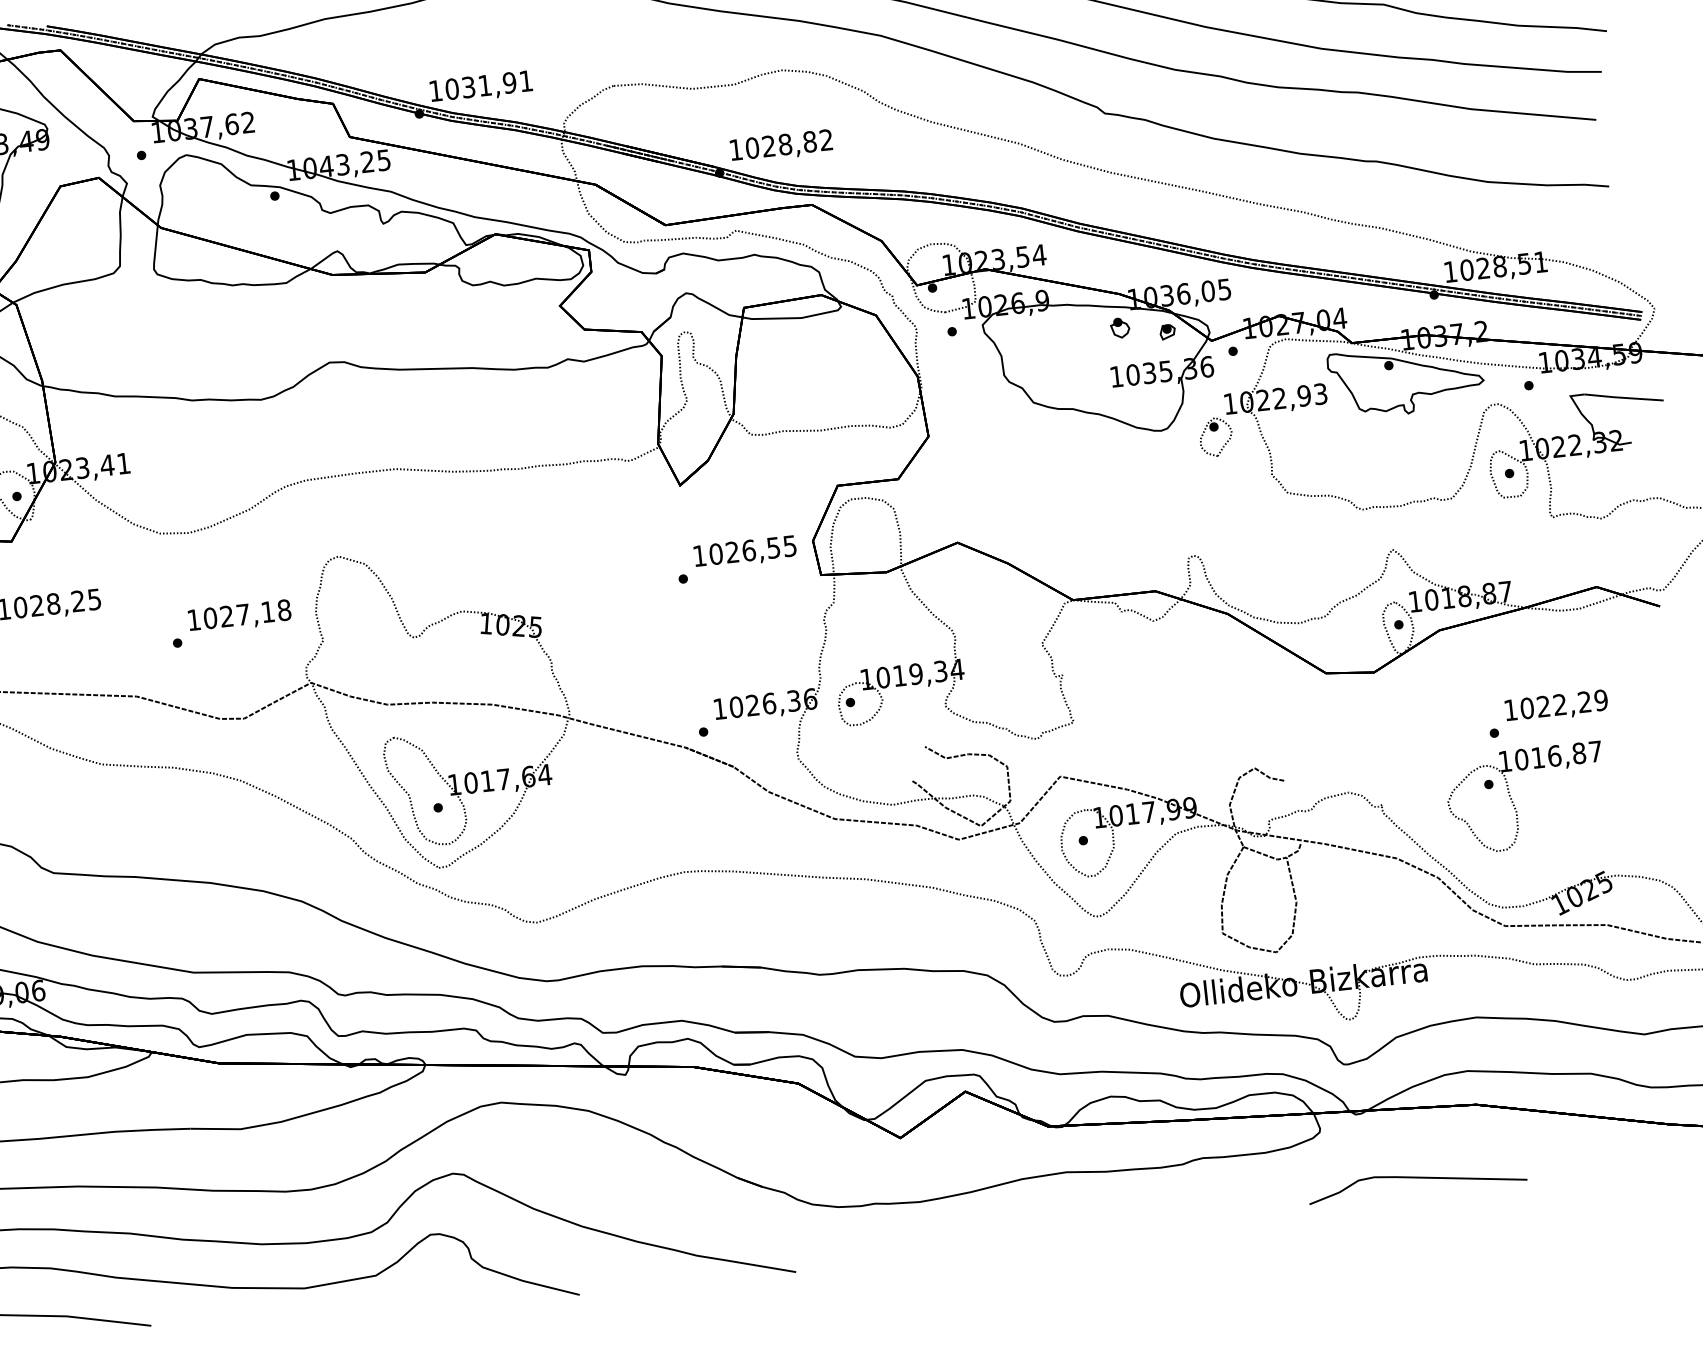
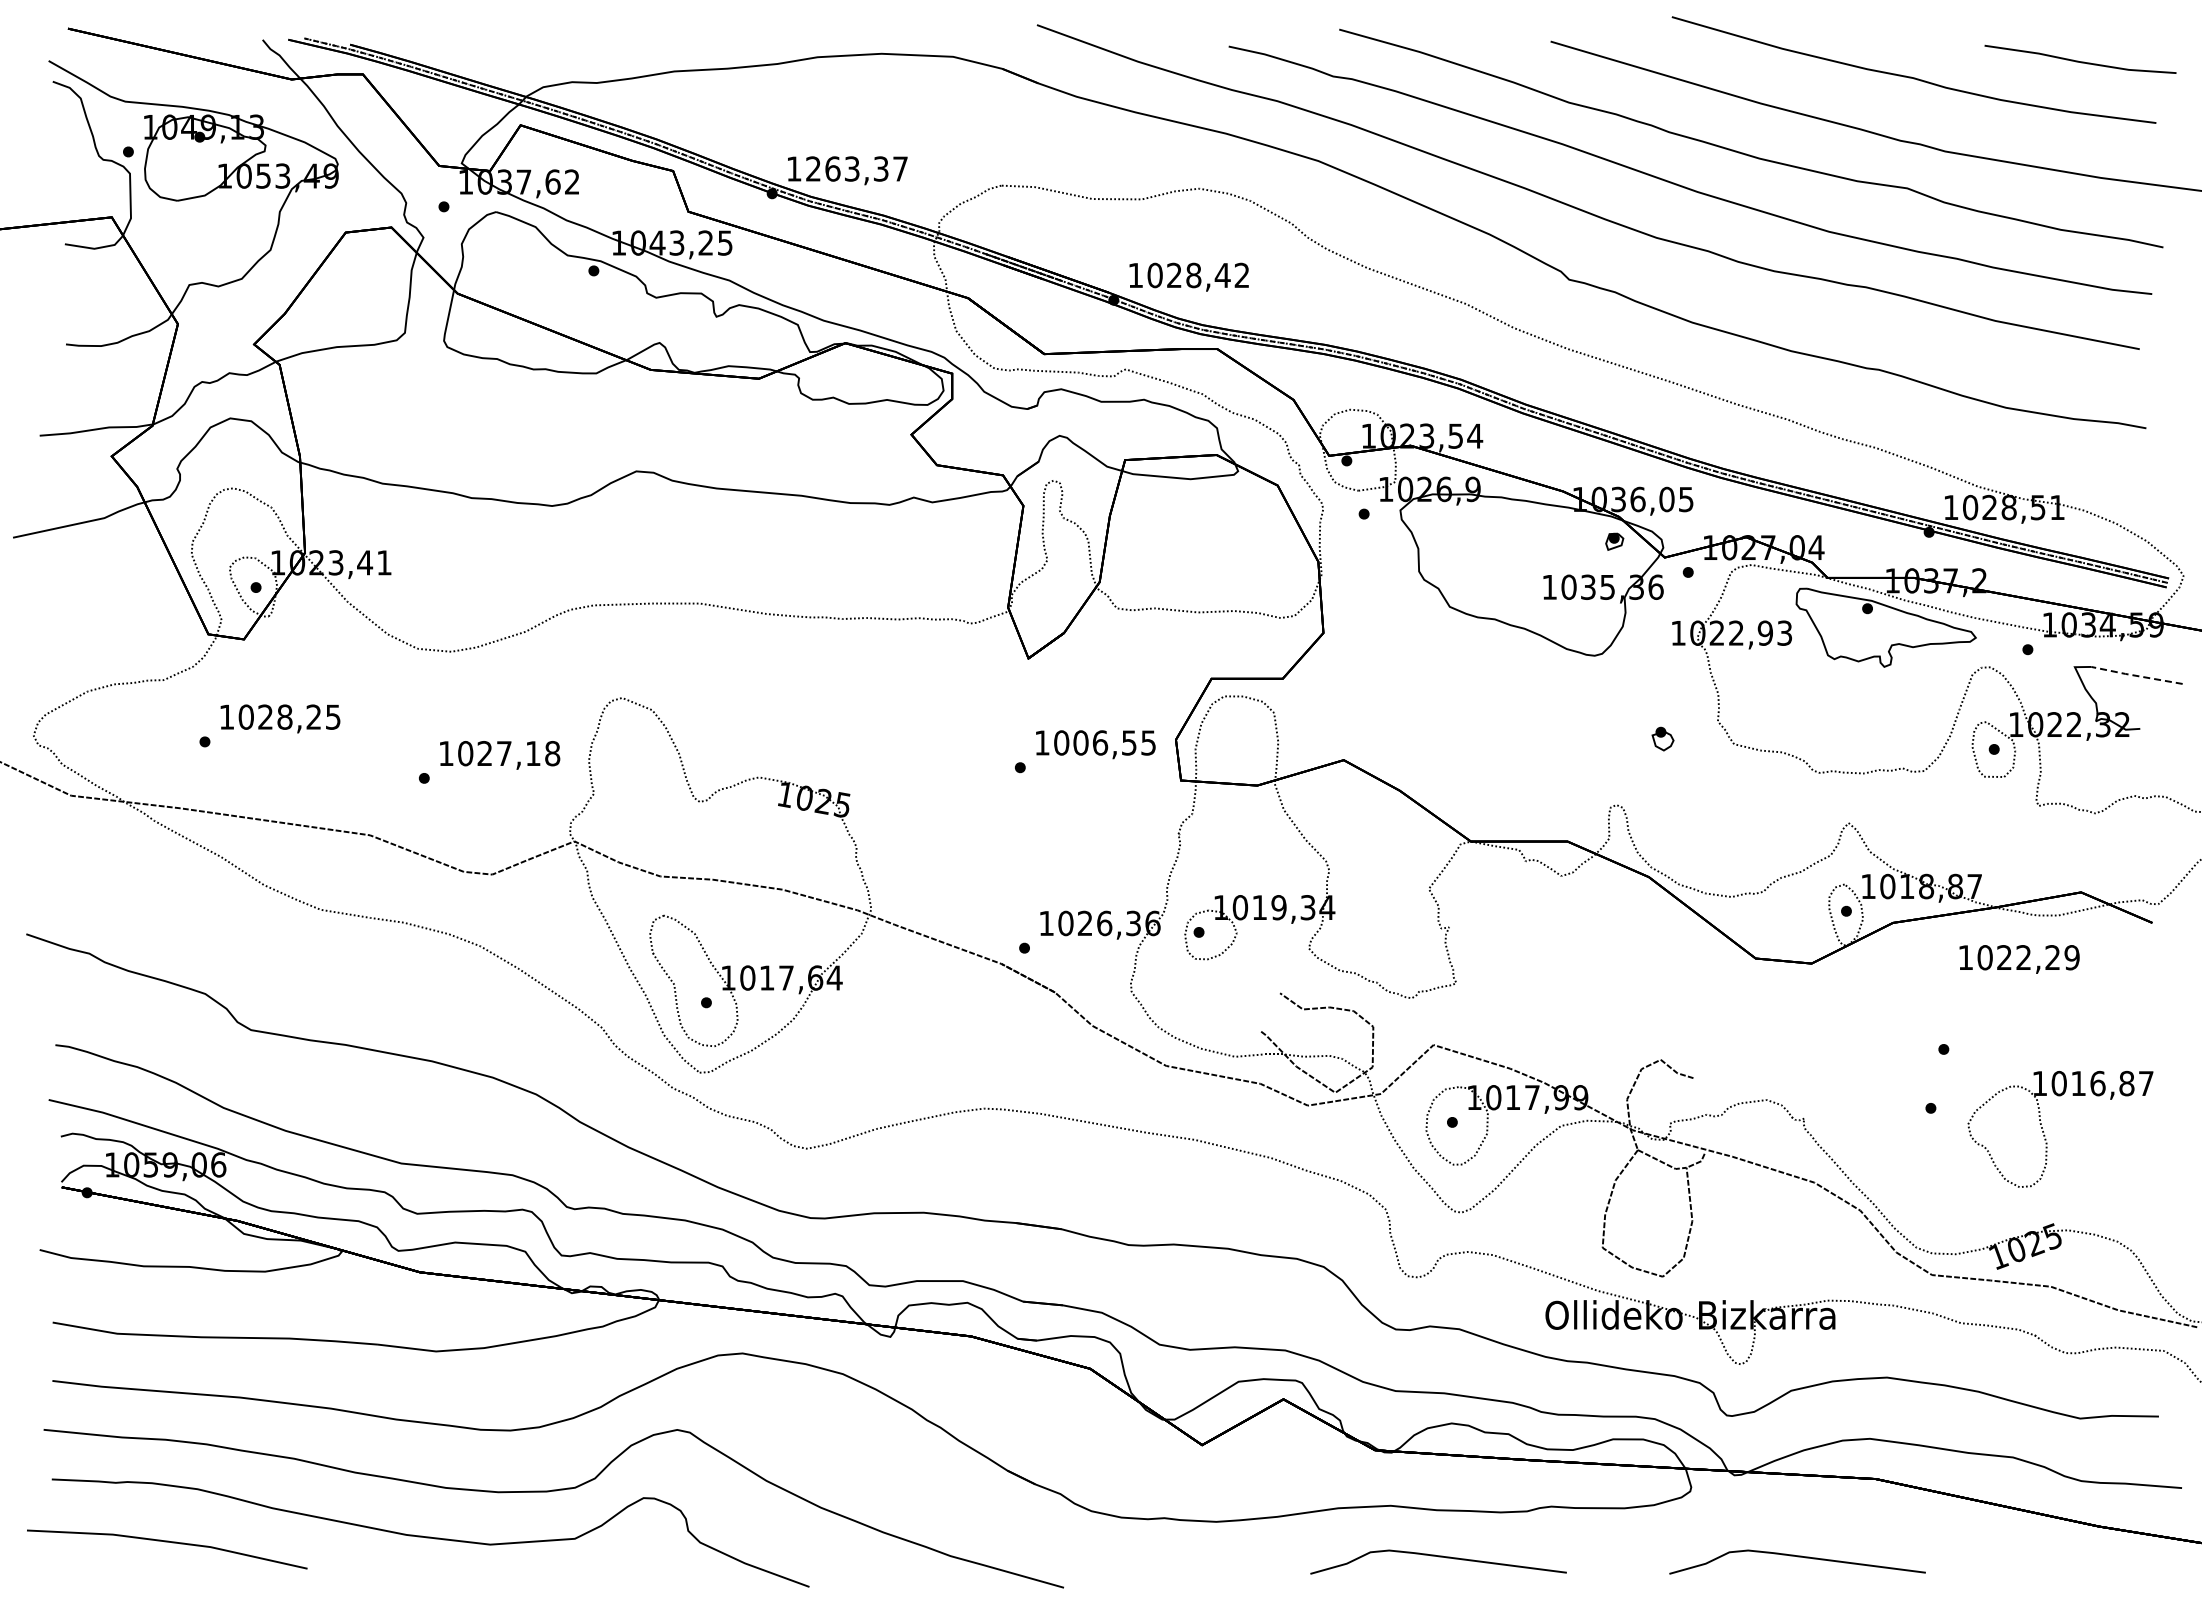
text: (488, 84) -> (856, 168), 1031,91 -> 1263,37
text: (809, 141) -> (1222, 275), 1028,82 -> 1028,42
part: (1119, 327) -> (1662, 738), moved
line: (1623, 397) -> (2136, 675), solid -> dashed
part: (1215, 431) -> (1657, 663), removed
text: (732, 552) -> (1080, 742), 1026,55 -> 1006,55
text: (1556, 706) -> (2019, 959), moved
part: (1514, 805) -> (2045, 1135), moved
curve: (1111, 1211) -> (1438, 1557), added

